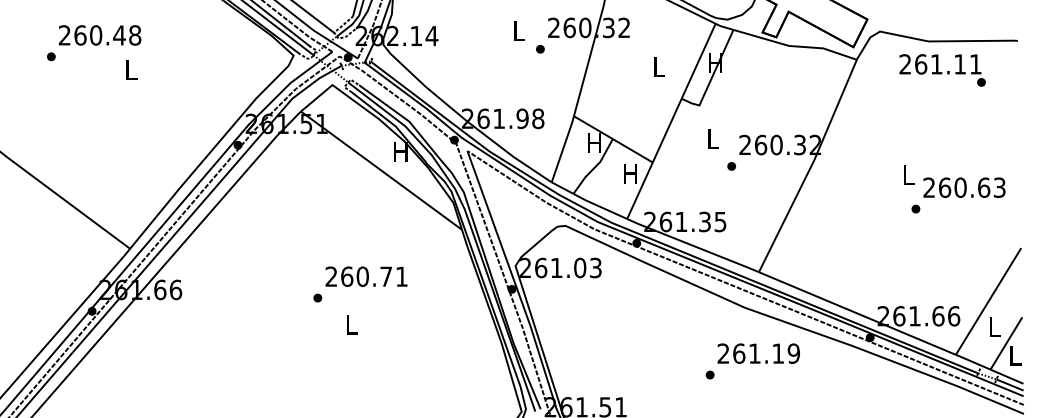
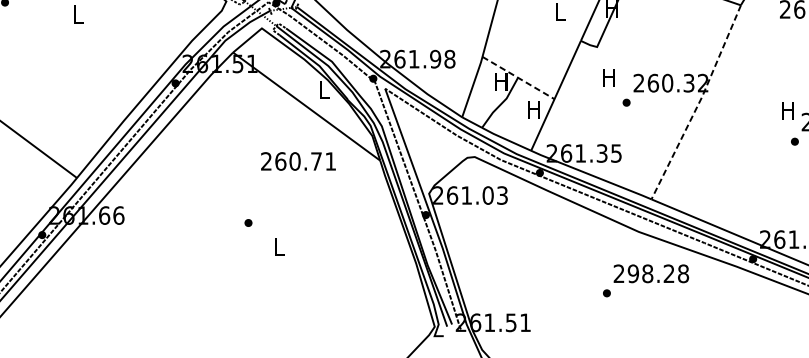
text: (712, 138) -> (609, 77), L -> H
line: (613, 139) -> (518, 78), solid -> dashed
text: (400, 151) -> (324, 89), H -> L
line: (811, 166) -> (699, 102), solid -> dashed
text: (907, 174) -> (787, 110), L -> H
text: (366, 276) -> (298, 161), moved
text: (766, 353) -> (658, 273), 261.19 -> 298.28

